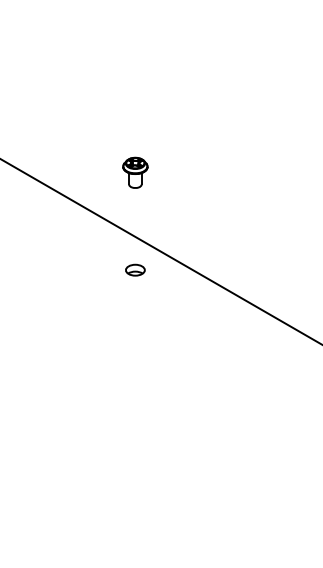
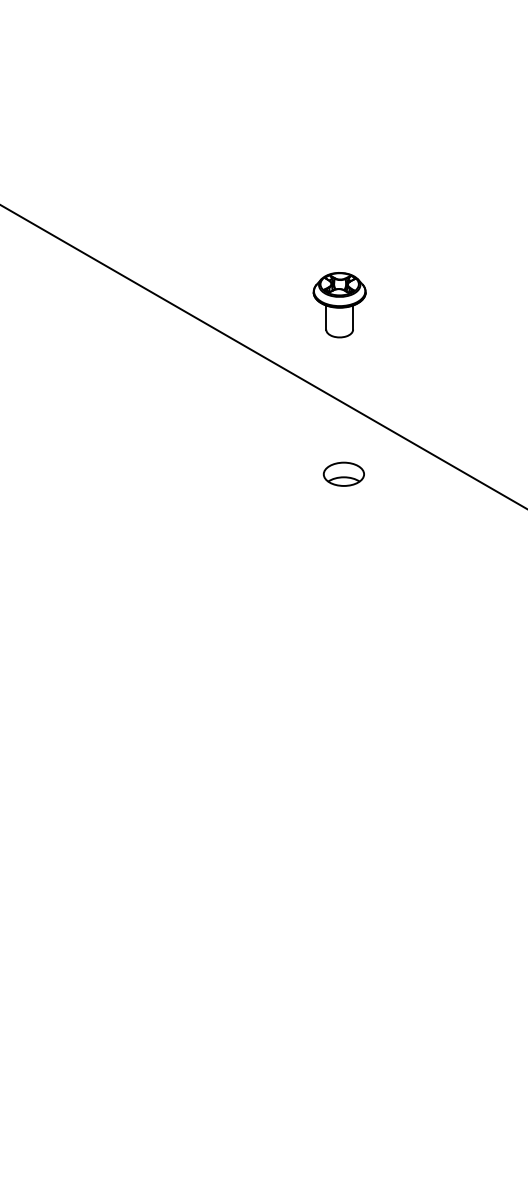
part: (135, 172) -> (339, 304), moved

